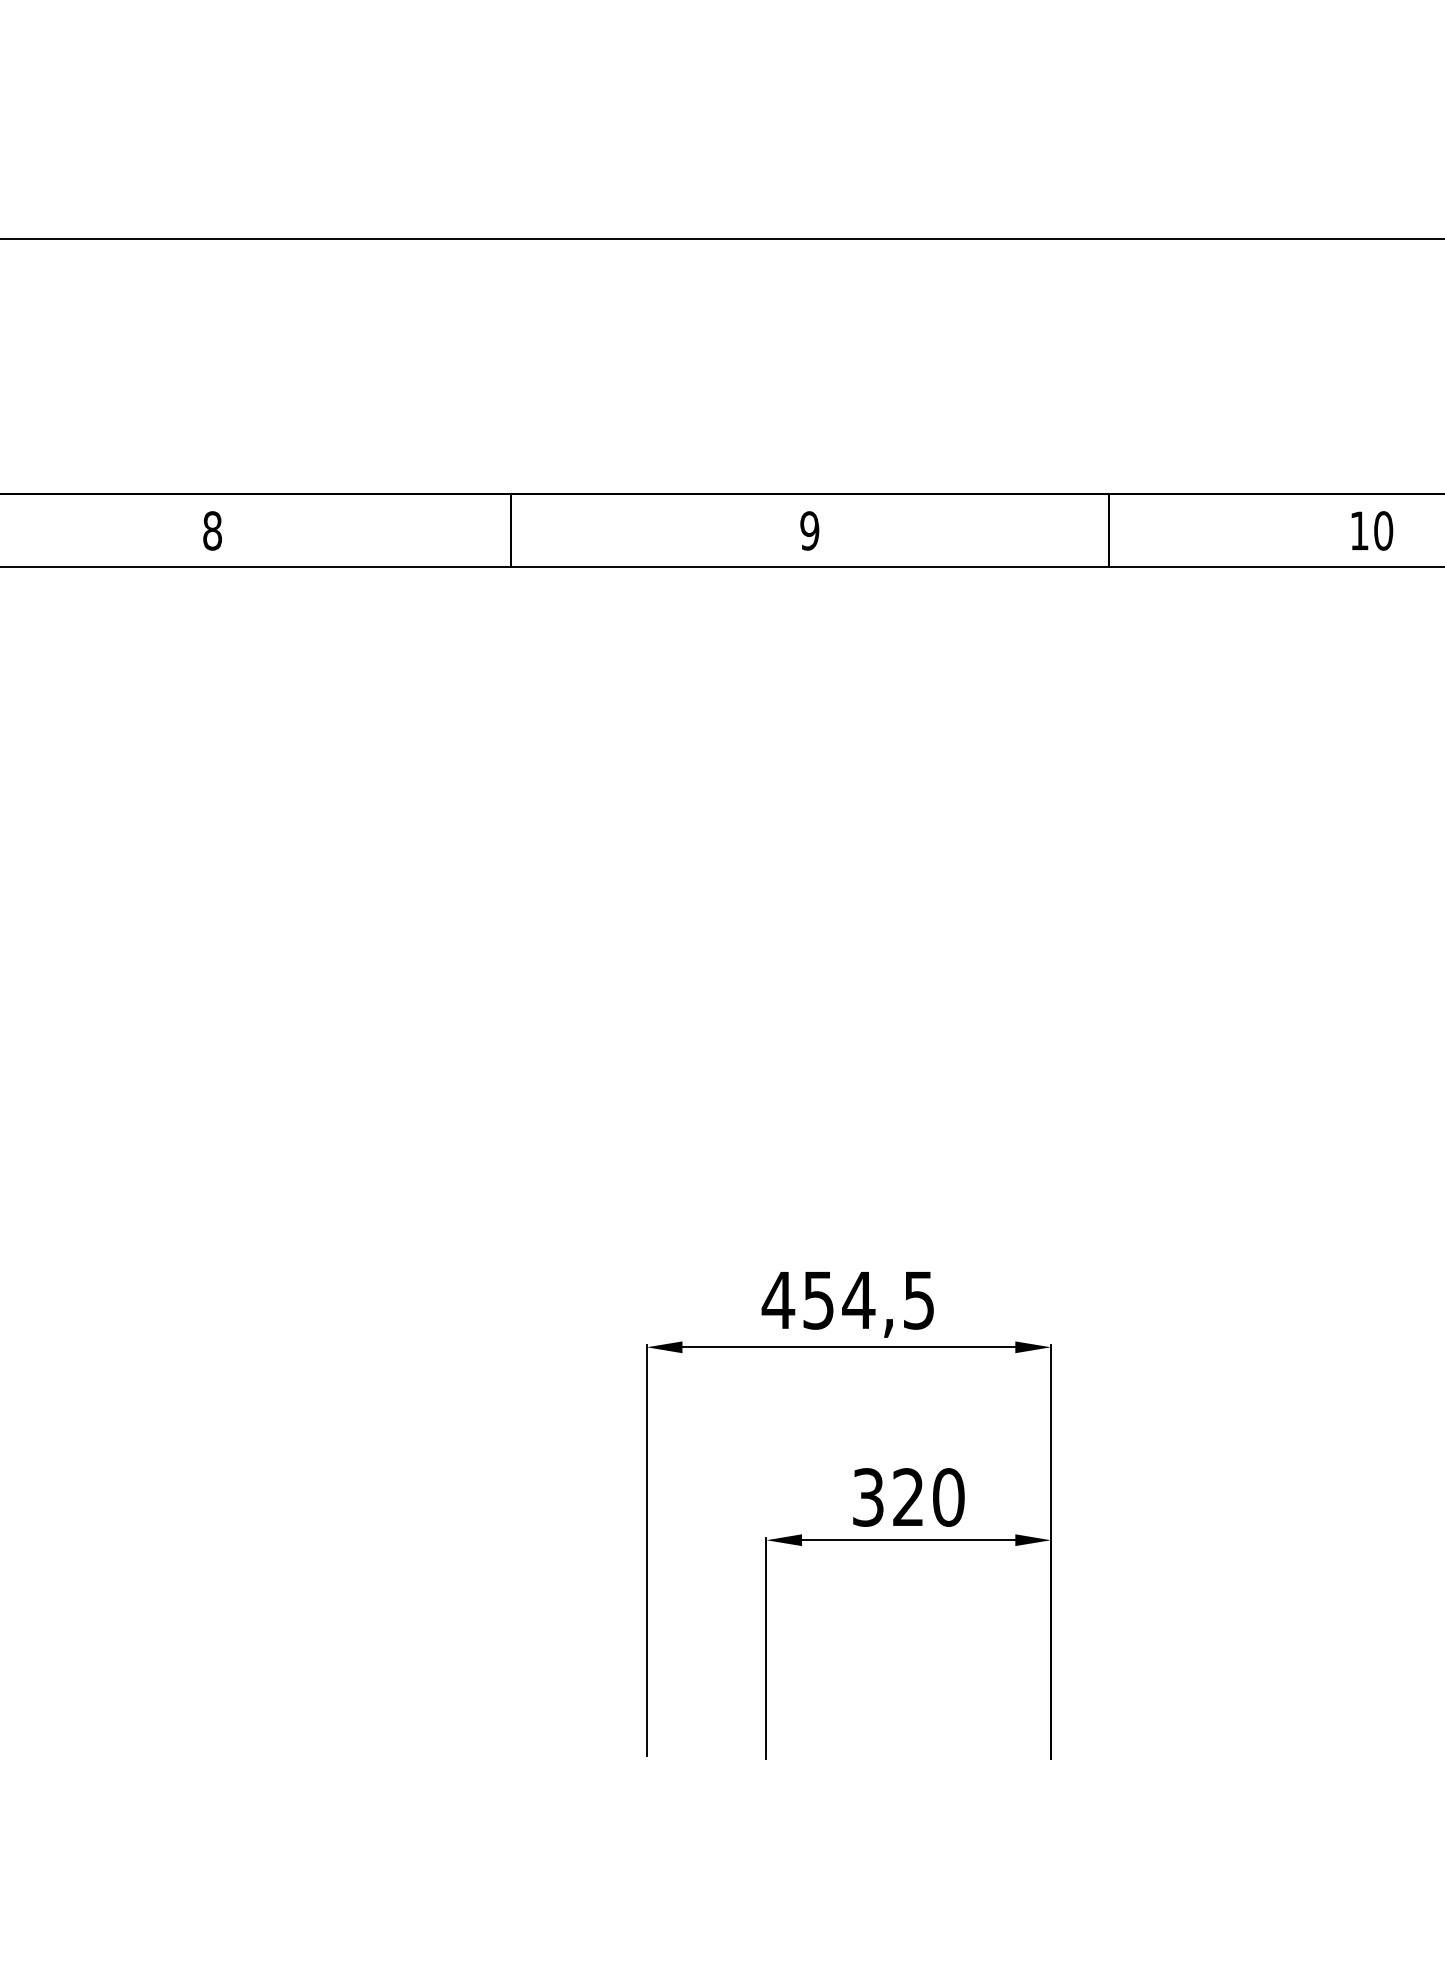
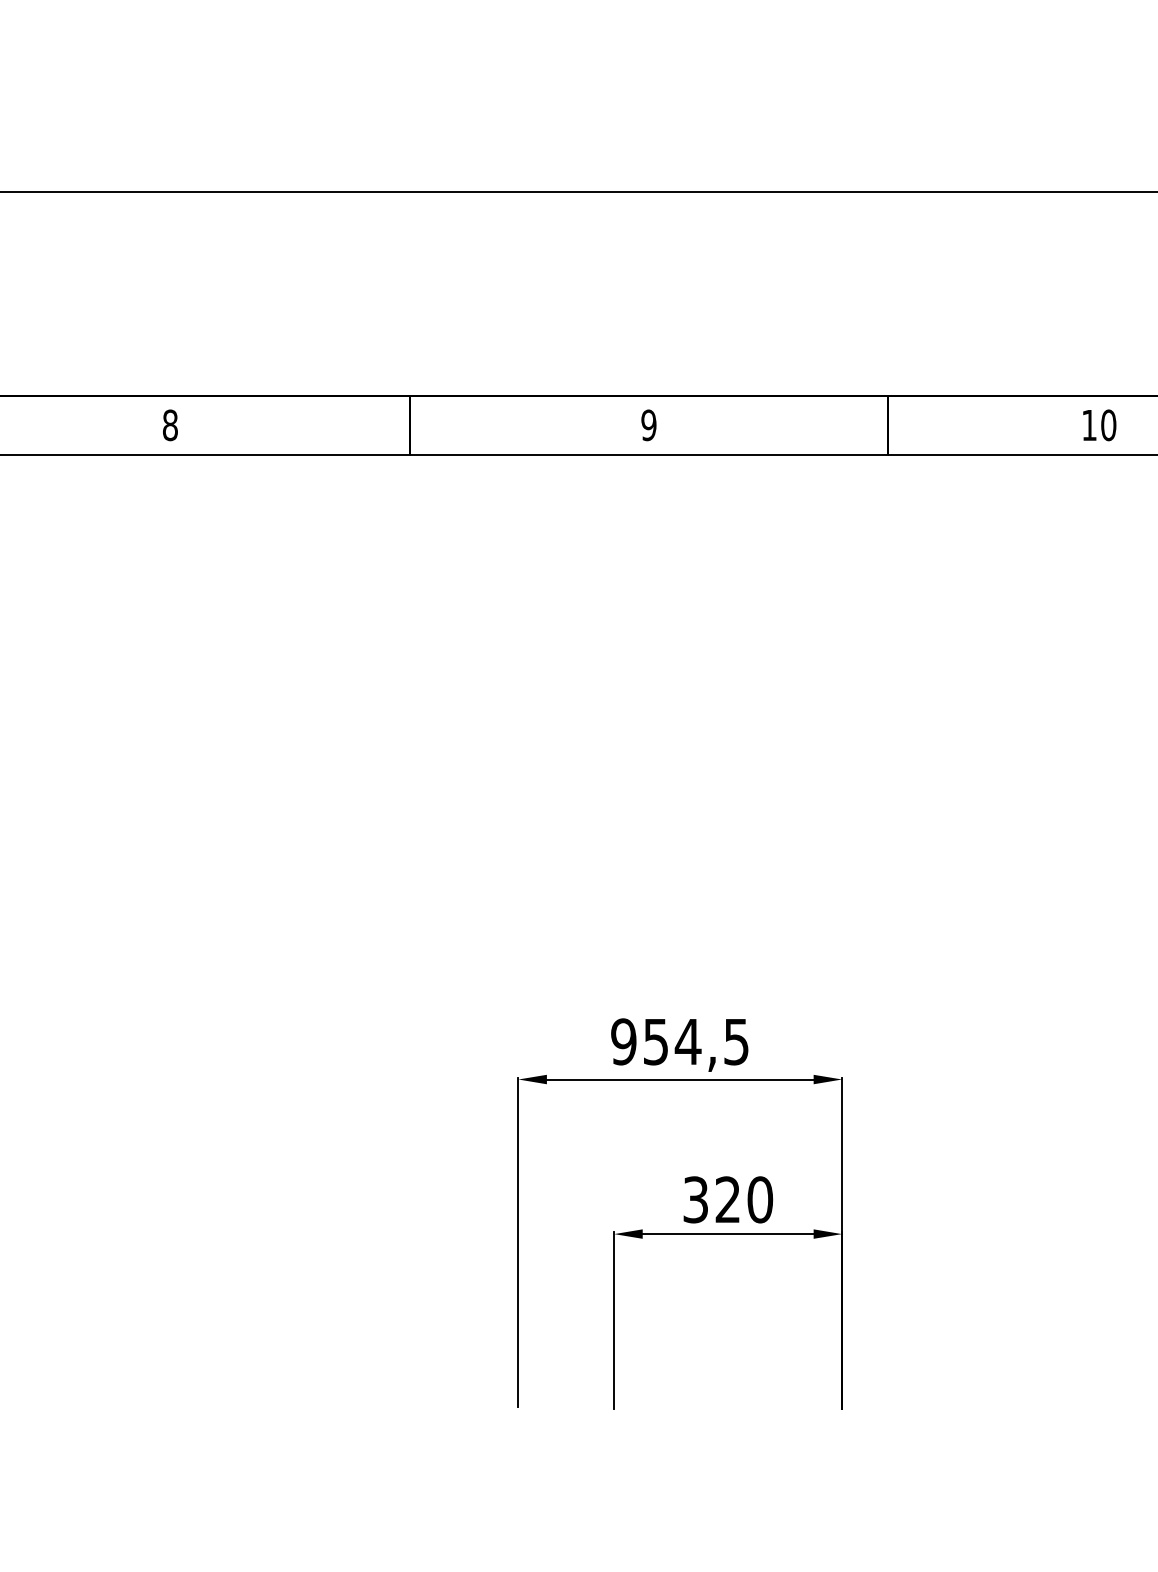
text: (778, 1300) -> (623, 1042), 454,5 -> 954,5

